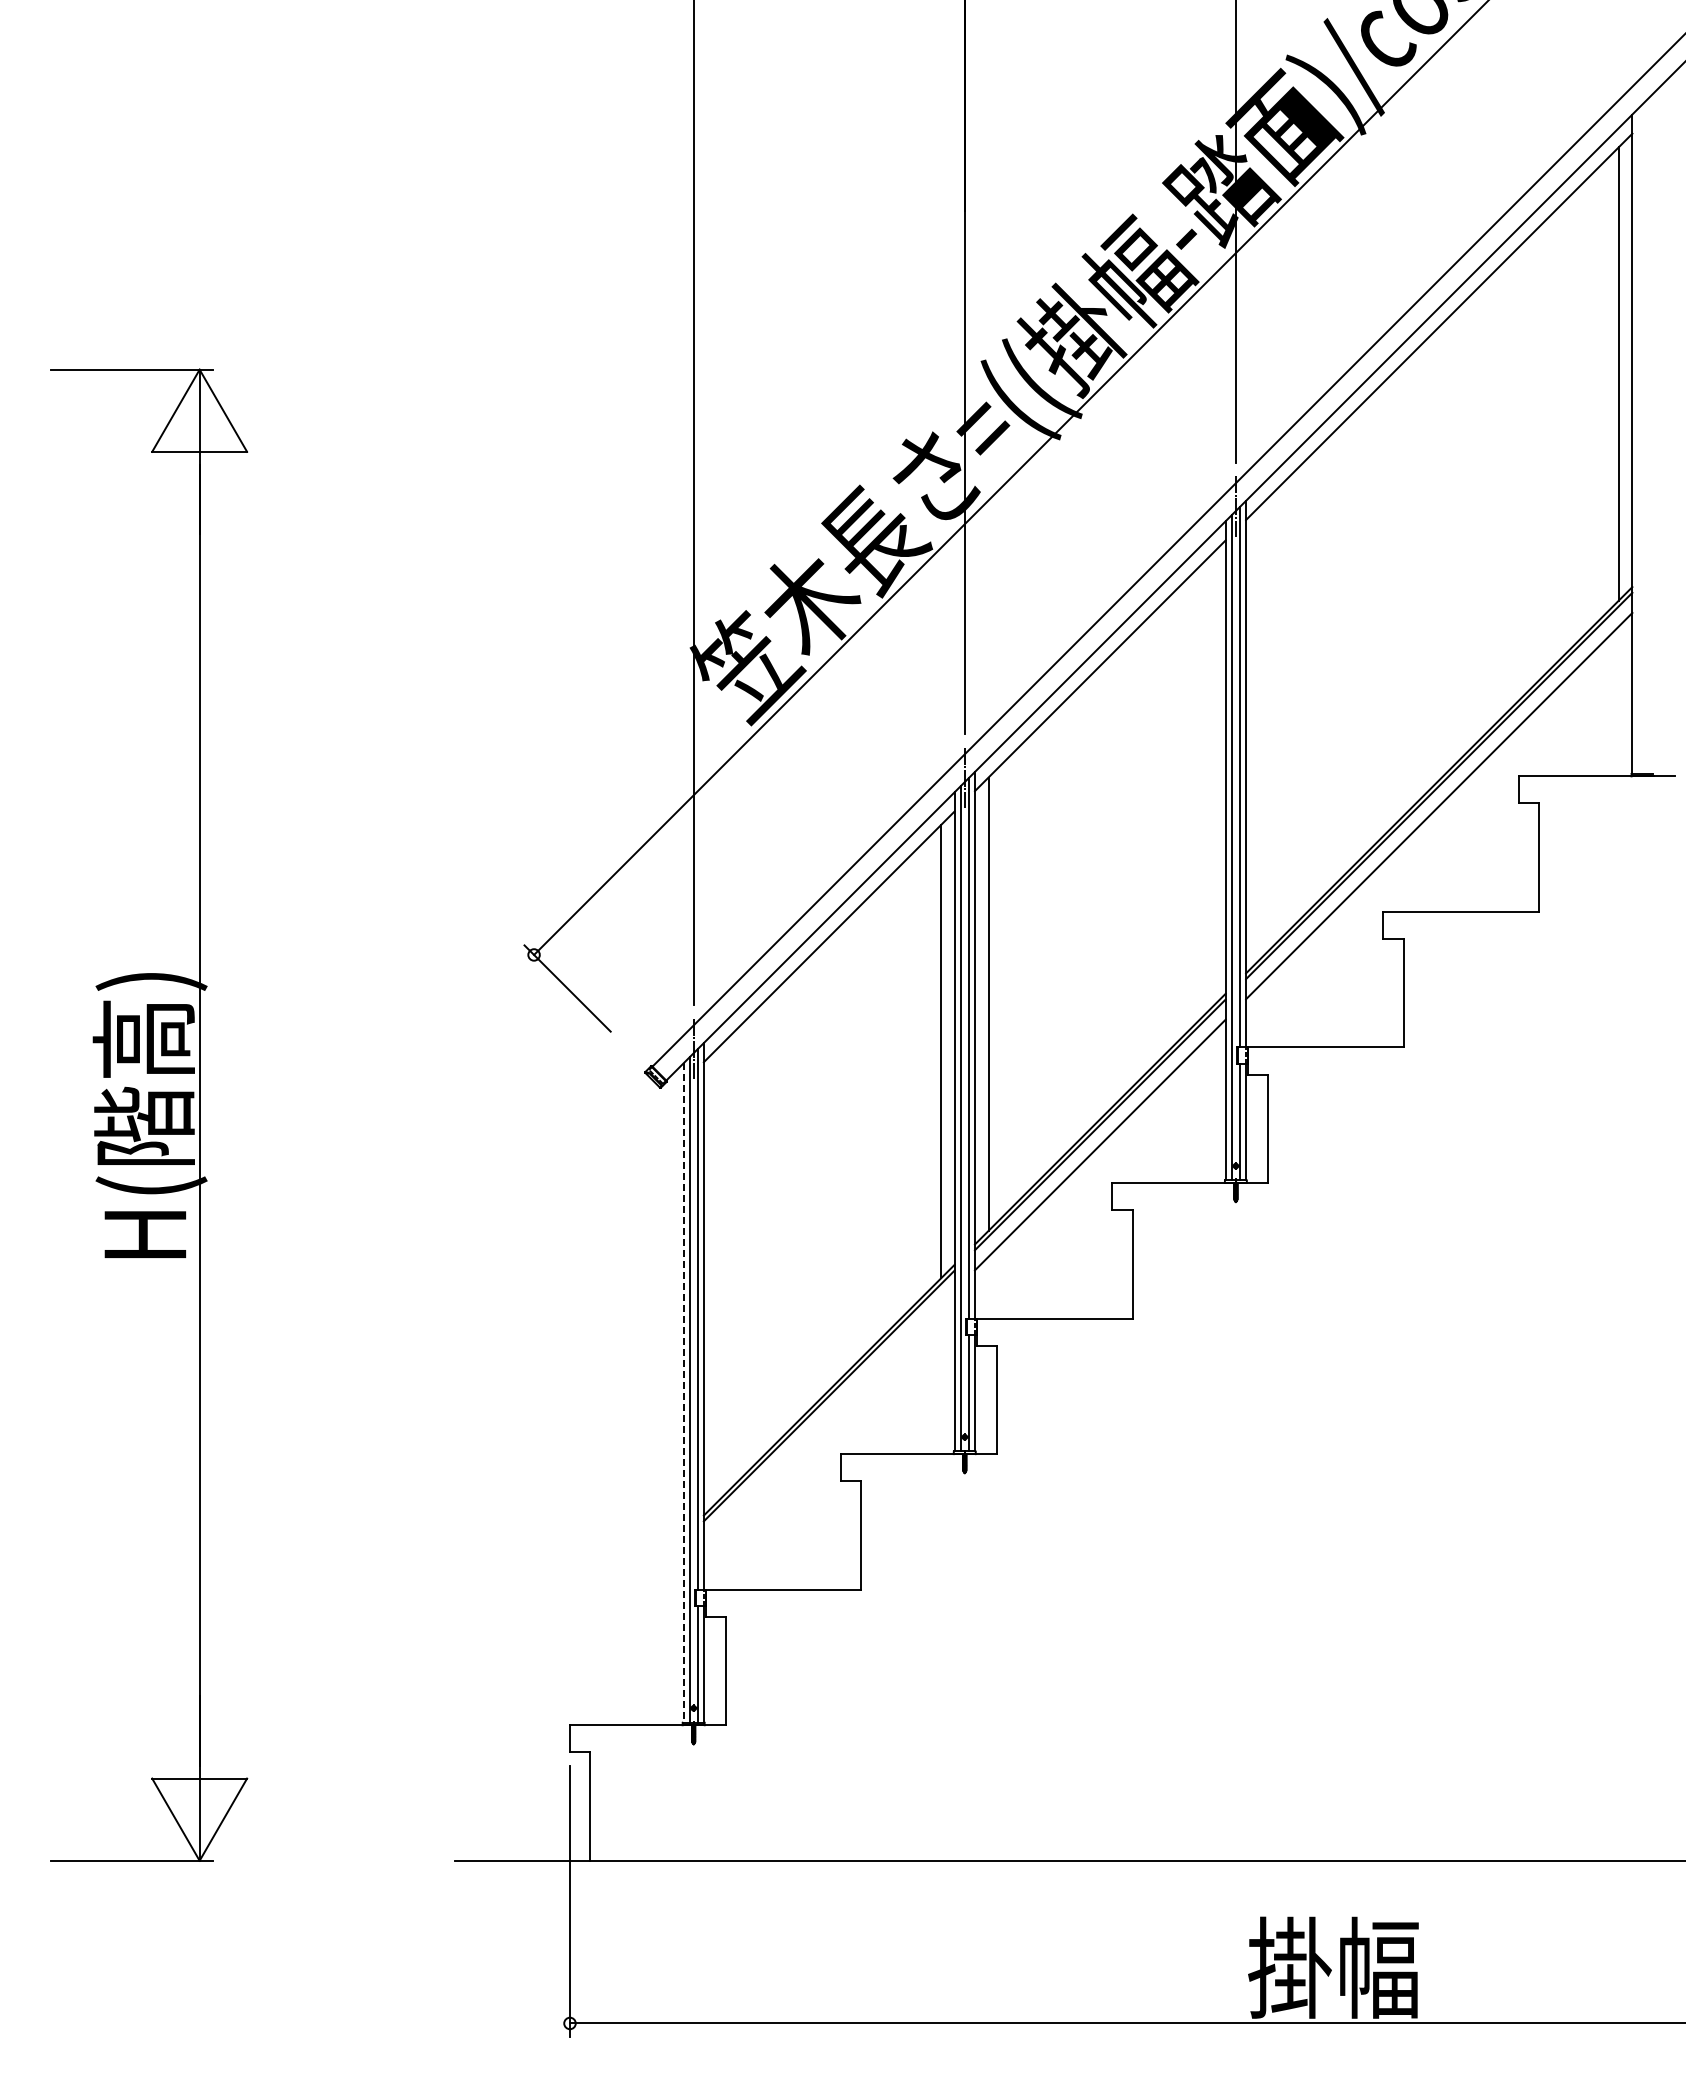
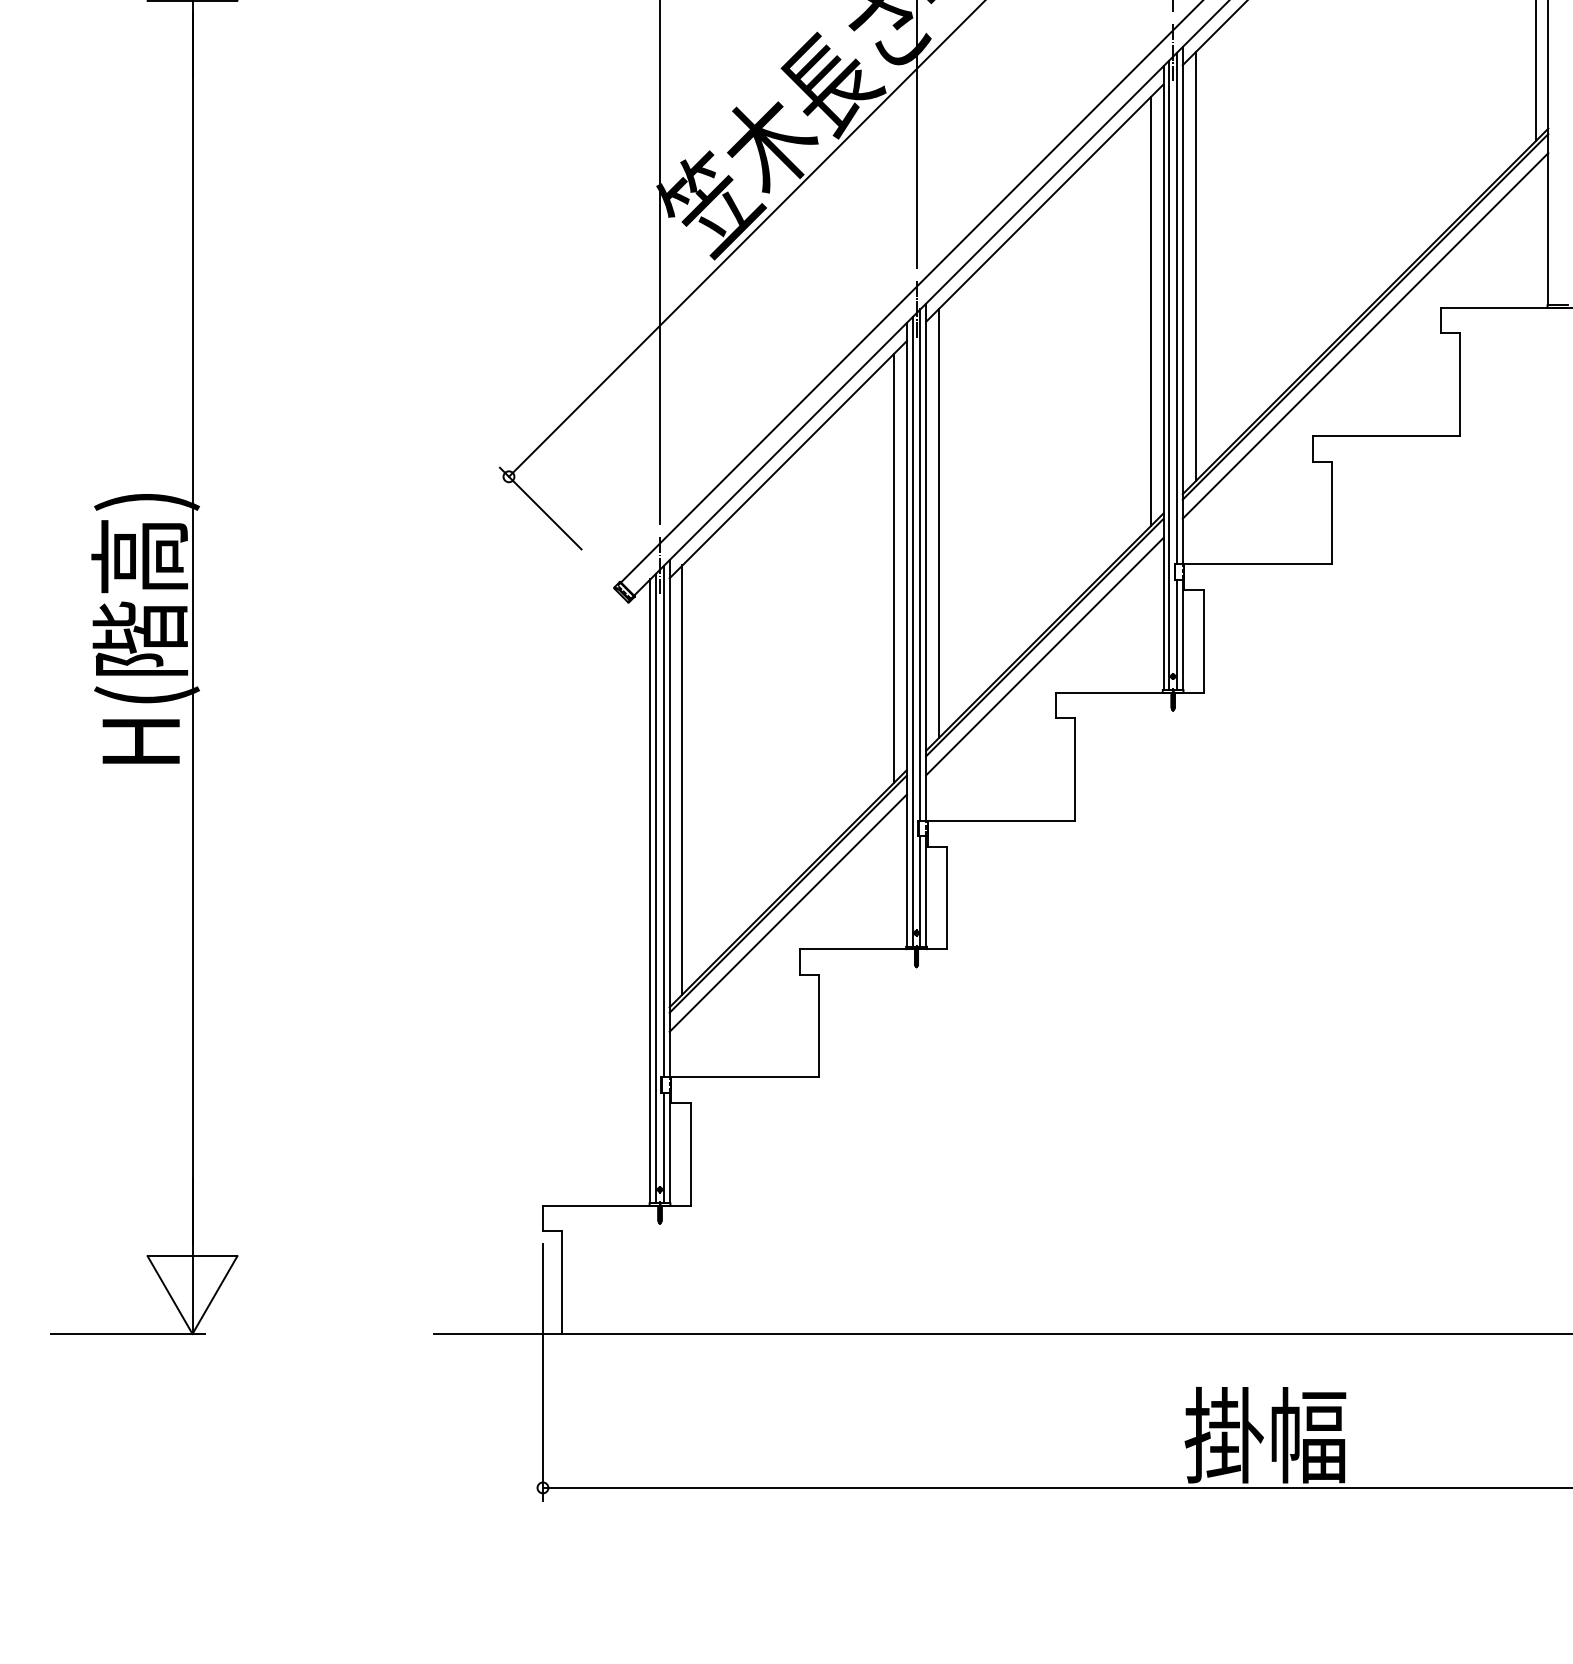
line: (1259, 732) -> (1195, 266), added
line: (1212, 780) -> (1150, 311), added
line: (717, 1275) -> (682, 780), added
line: (683, 1392) -> (650, 890), dashed -> solid
line: (828, 1415) -> (787, 912), added

